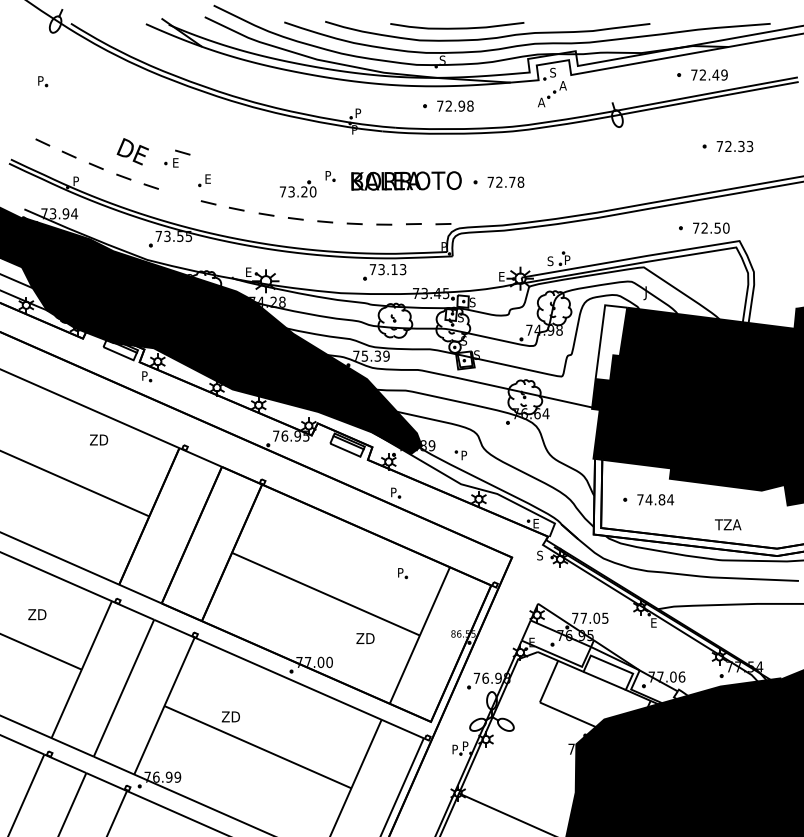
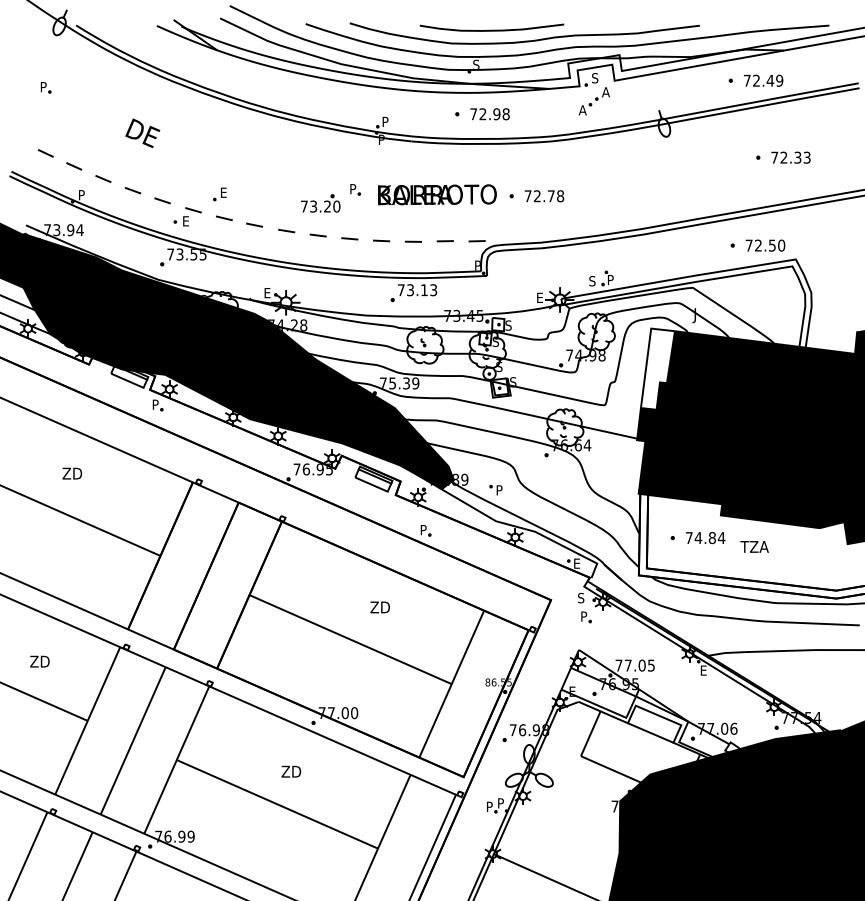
text: (132, 150) -> (142, 132), moved
part: (177, 158) -> (187, 216), moved
text: (99, 439) -> (72, 473), moved
text: (728, 524) -> (754, 546), moved
part: (402, 573) -> (586, 617), moved
text: (364, 638) -> (379, 607), moved
text: (231, 716) -> (291, 771), moved

